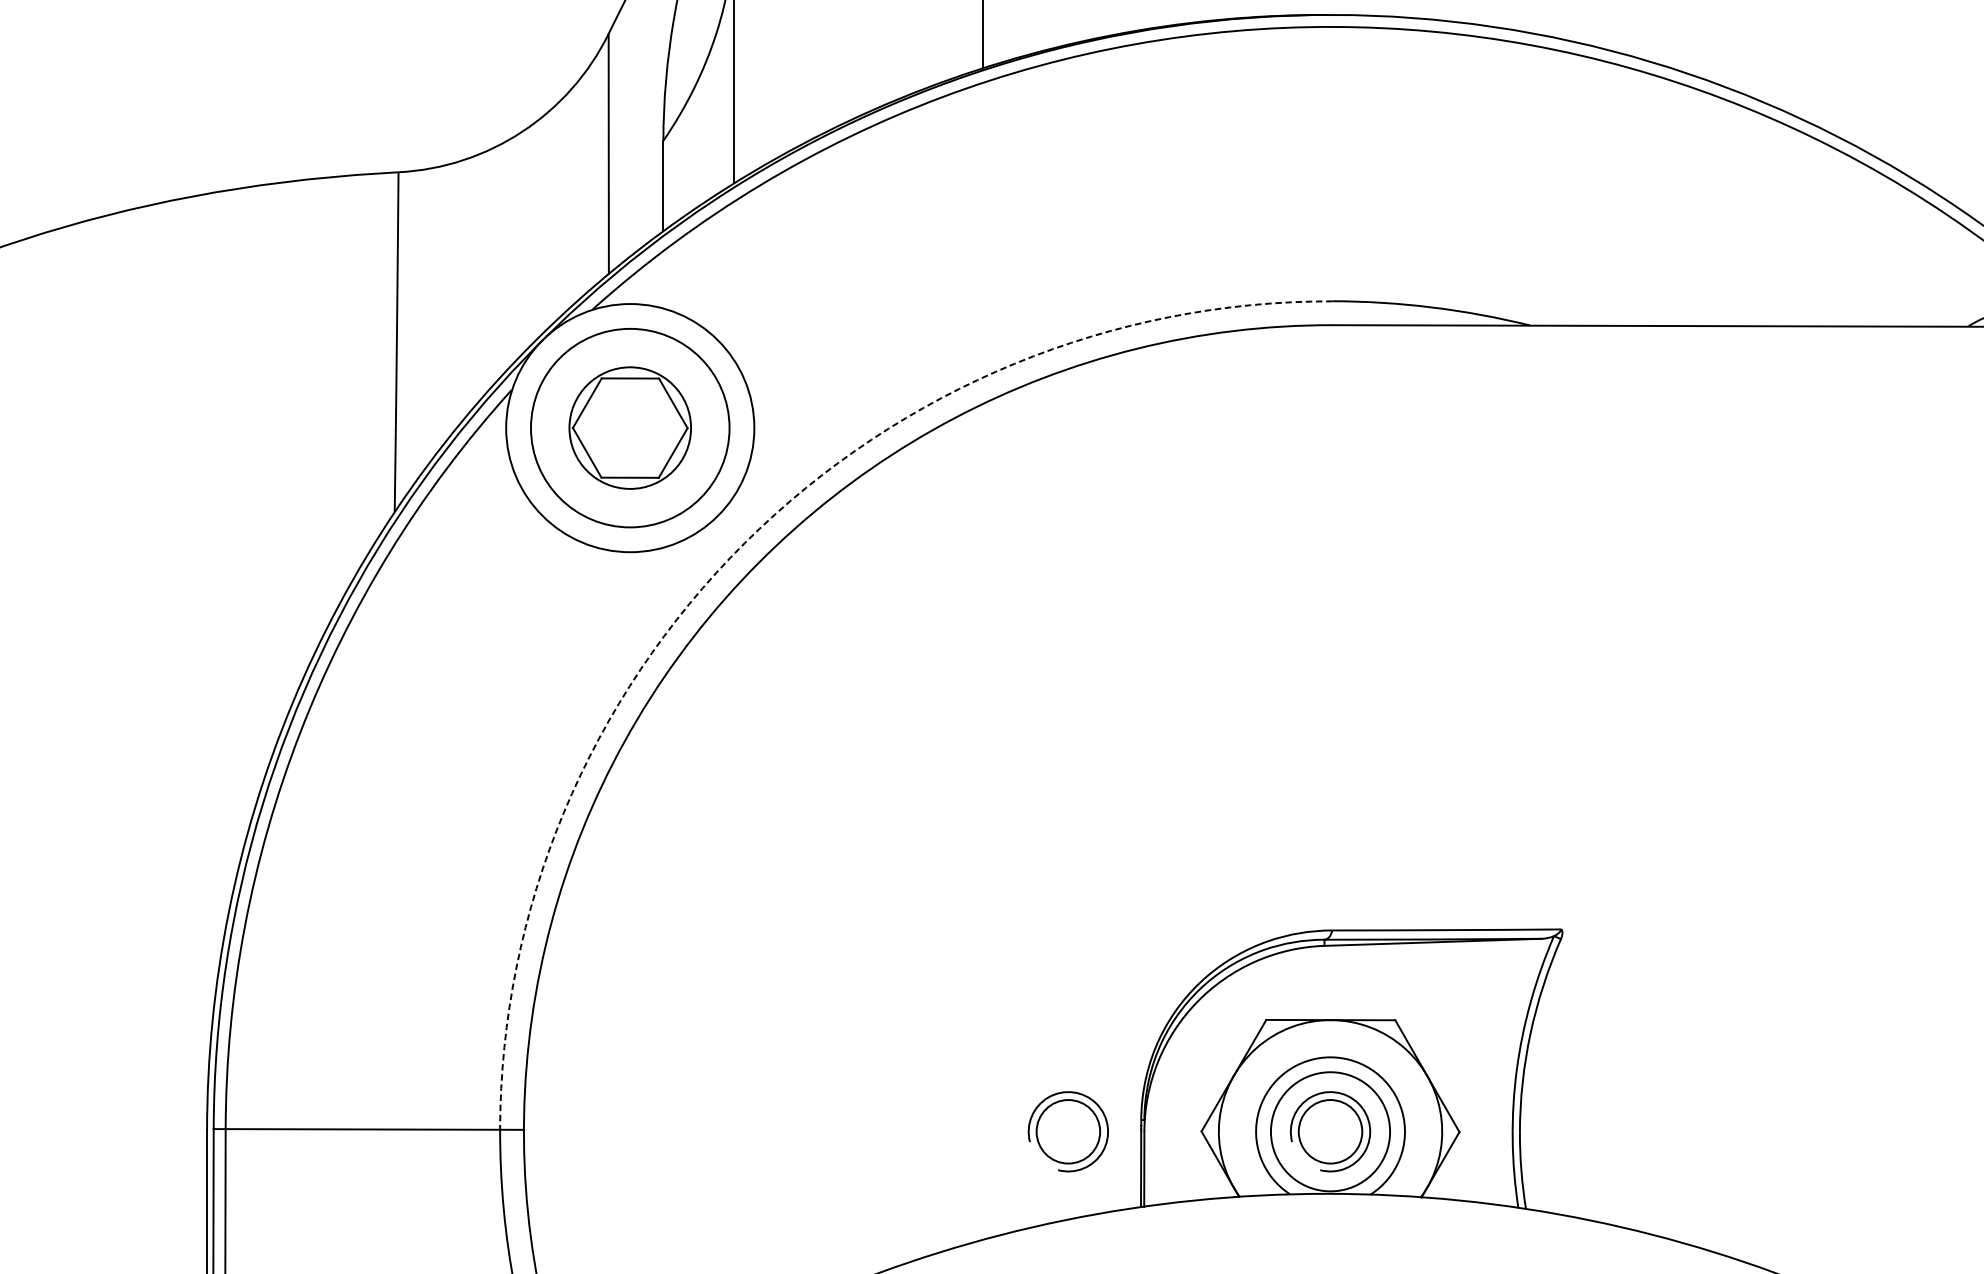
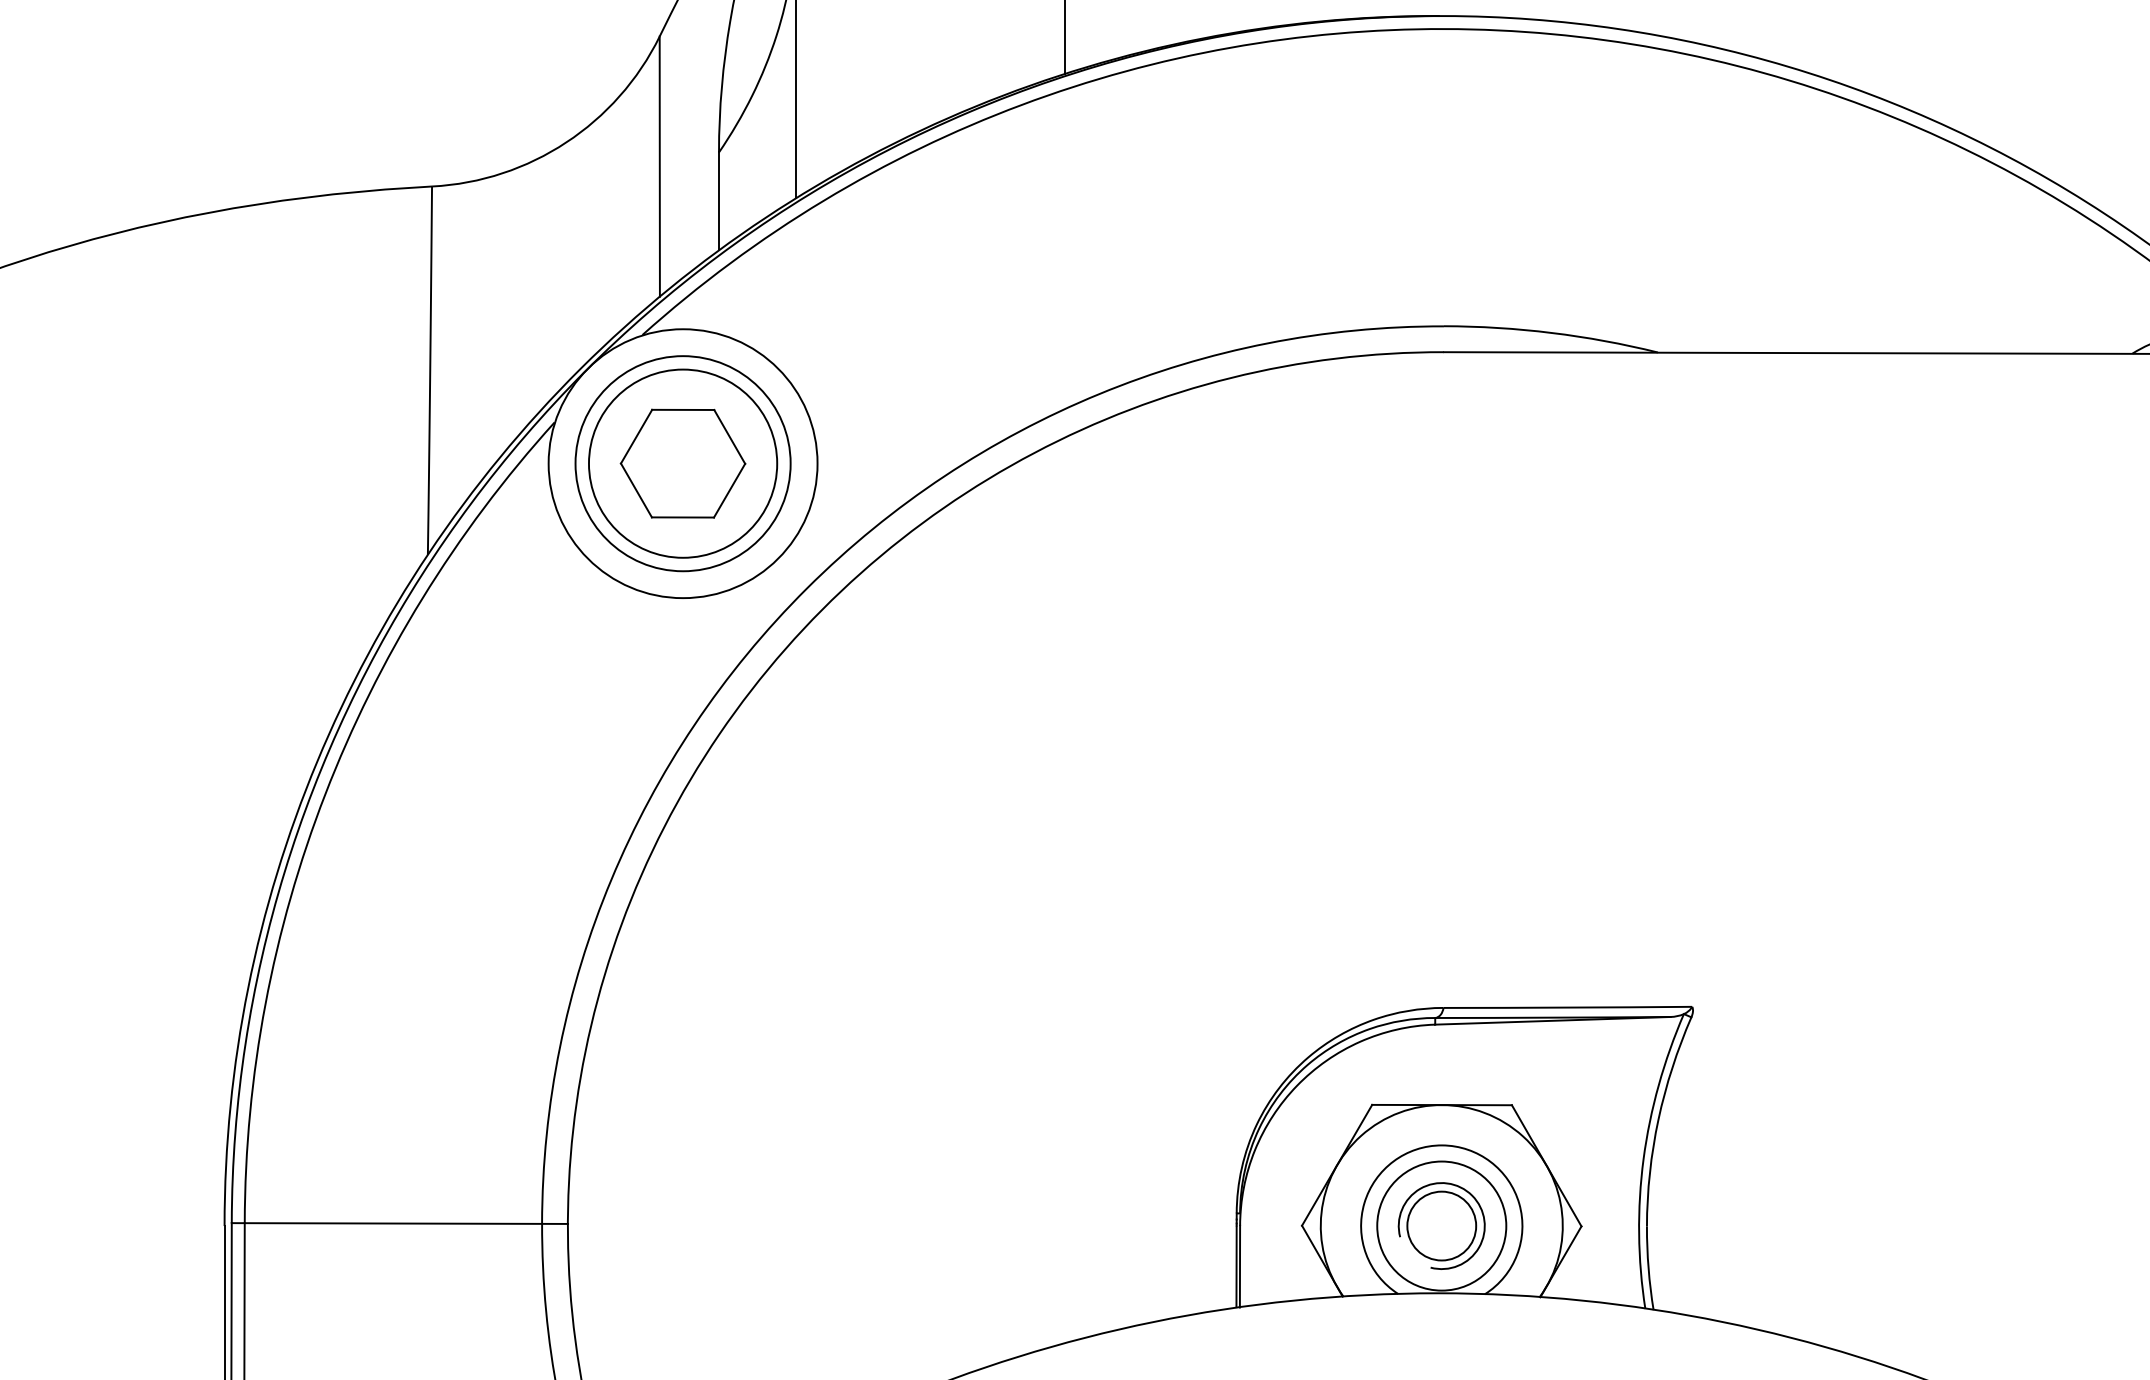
circle: (629, 427) -> (682, 463), size x1.43
arc: (745, 543) -> (807, 588), dashed -> solid
part: (1068, 1131) -> (1157, 1225), removed

